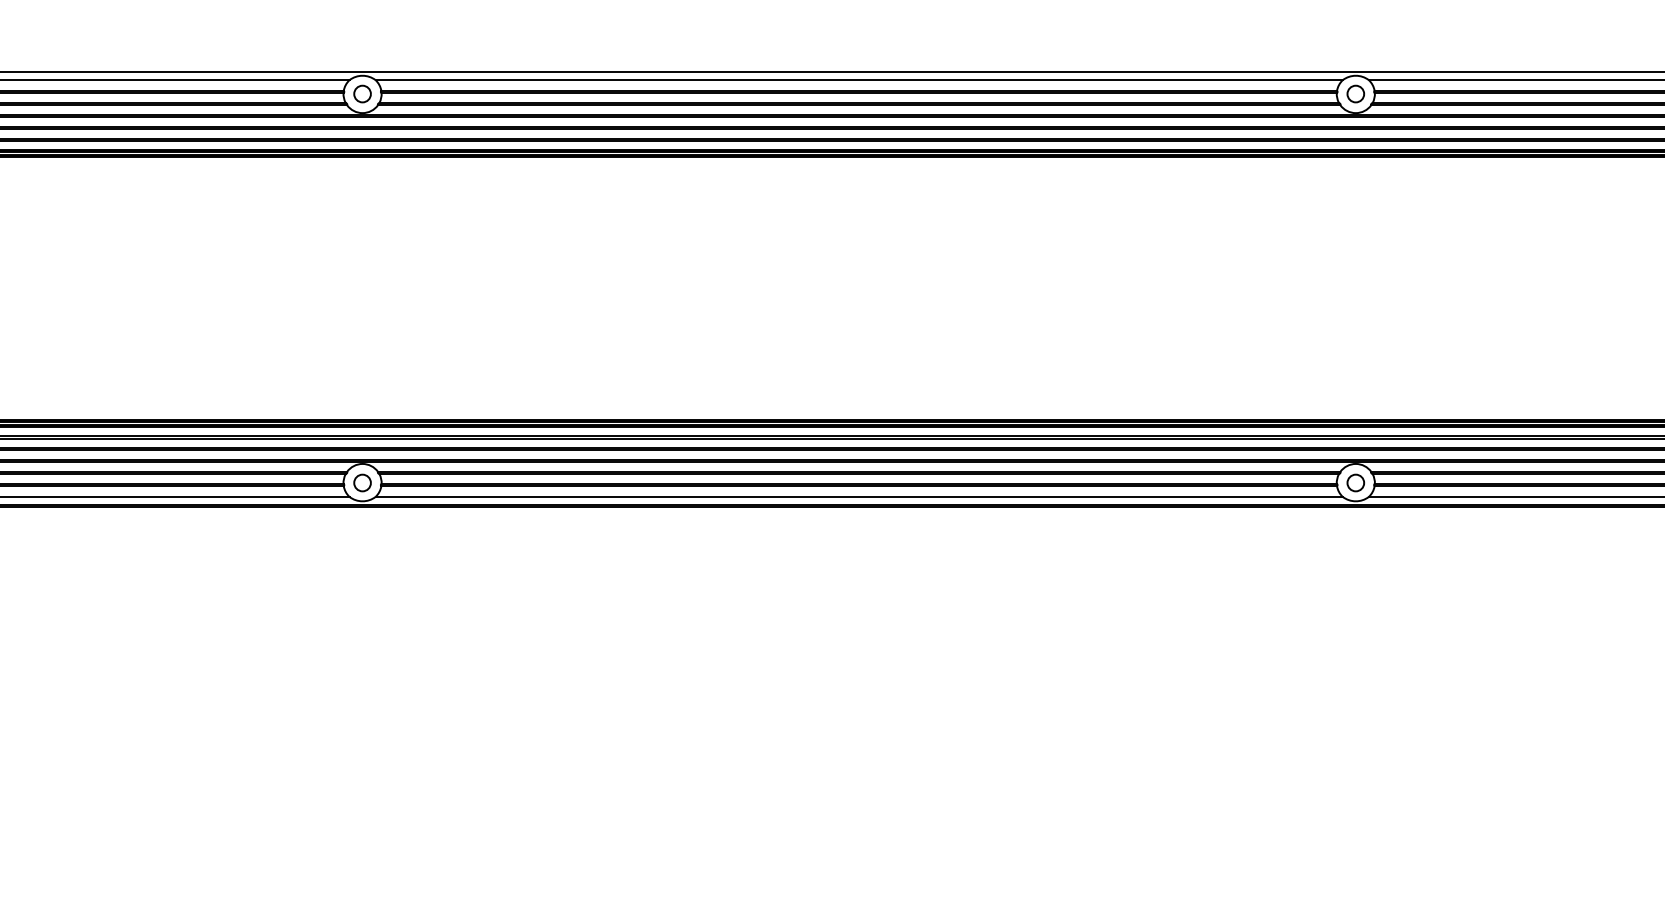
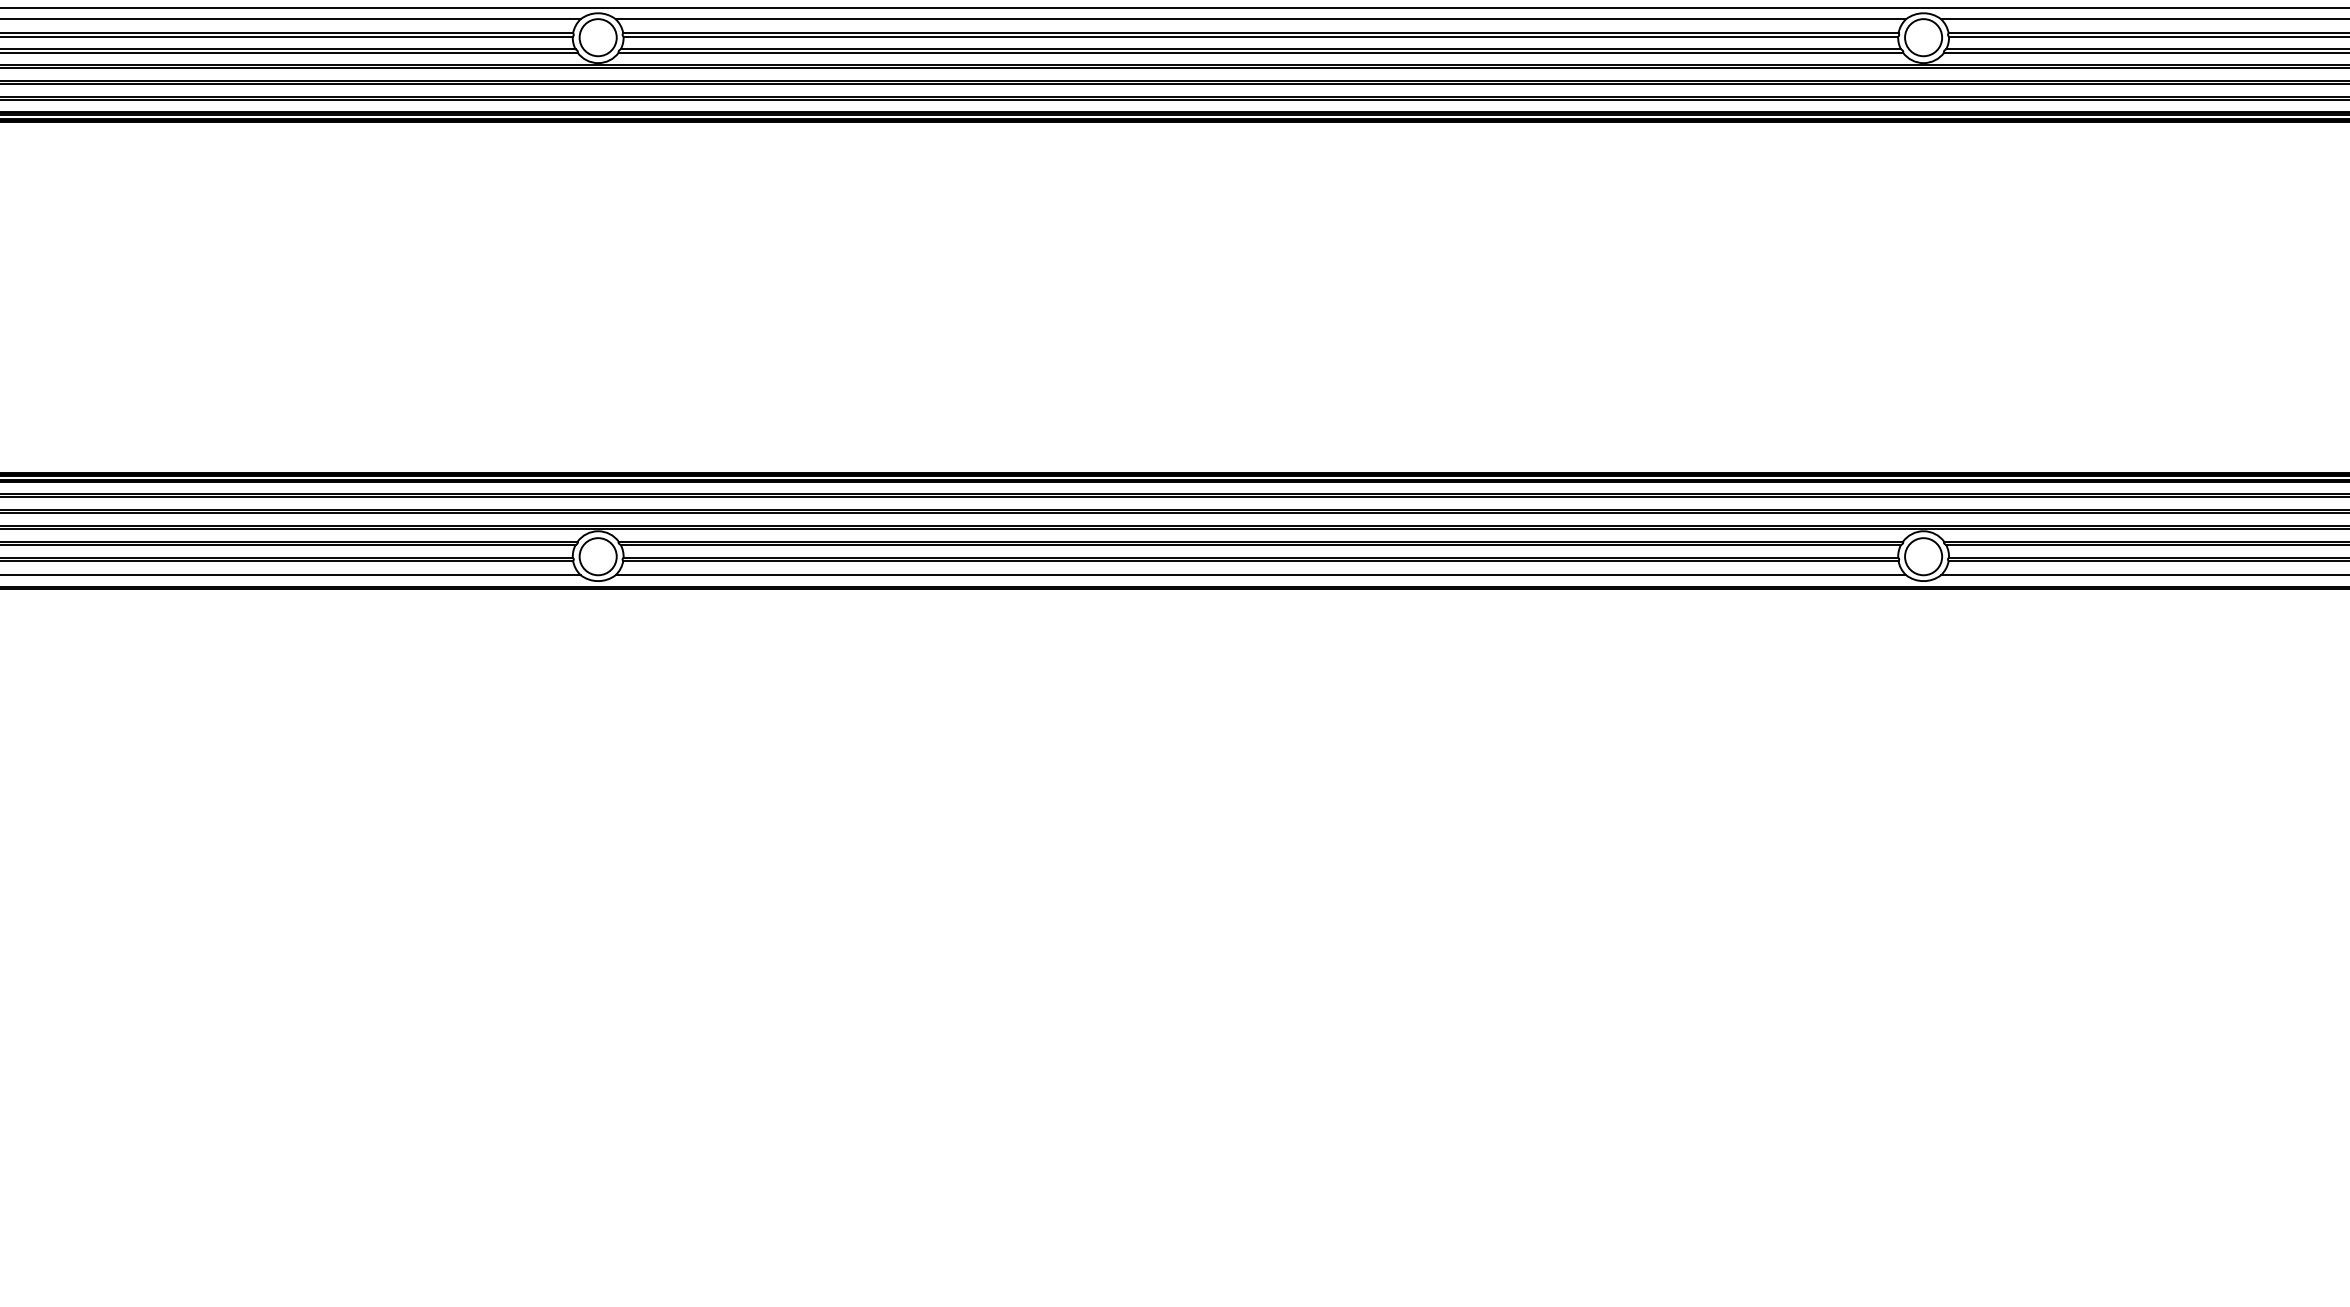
circle: (362, 93) -> (597, 37), size x1.67
circle: (1355, 93) -> (1923, 37), size x1.67
circle: (362, 482) -> (597, 556), size x1.67
circle: (1355, 482) -> (1923, 556), size x1.67

